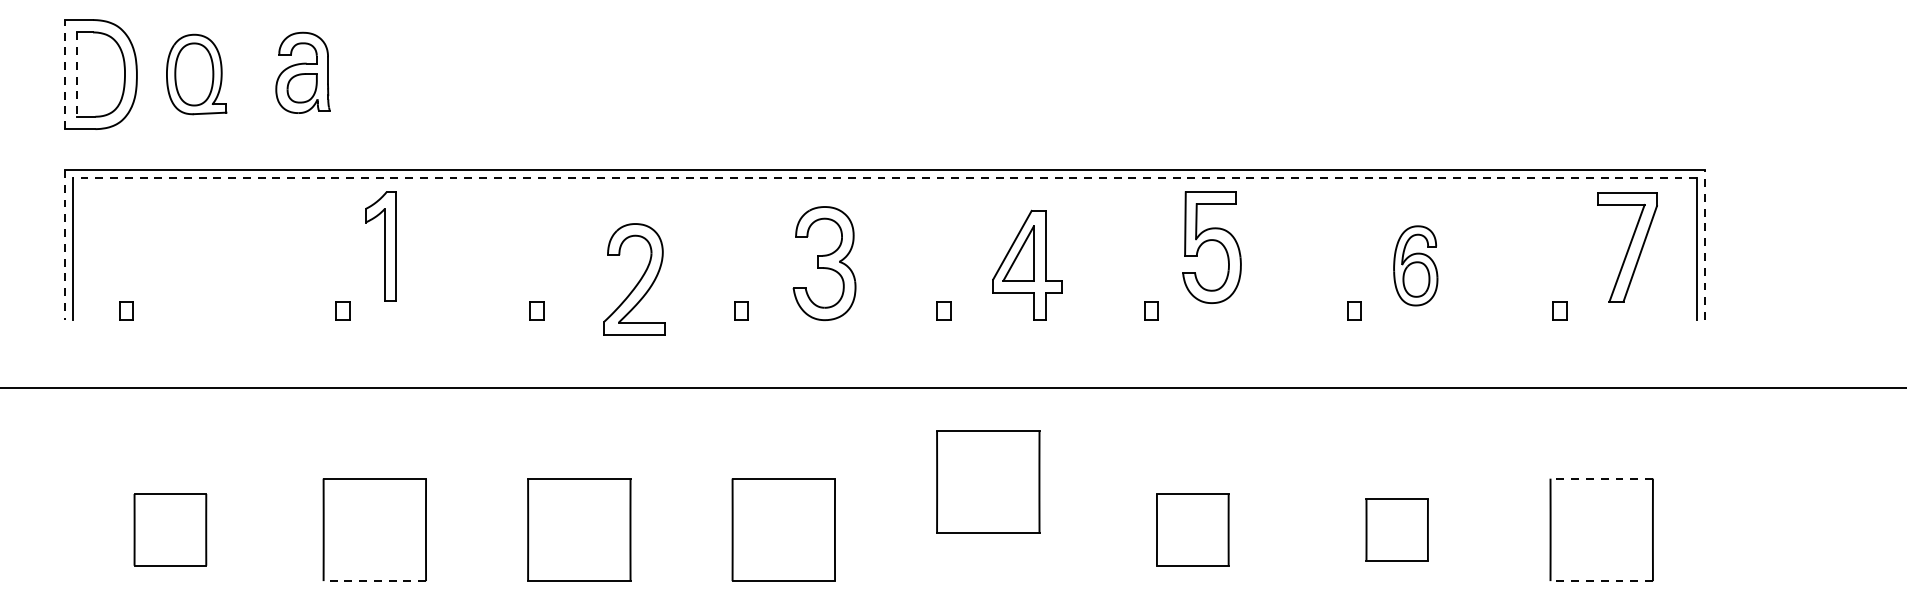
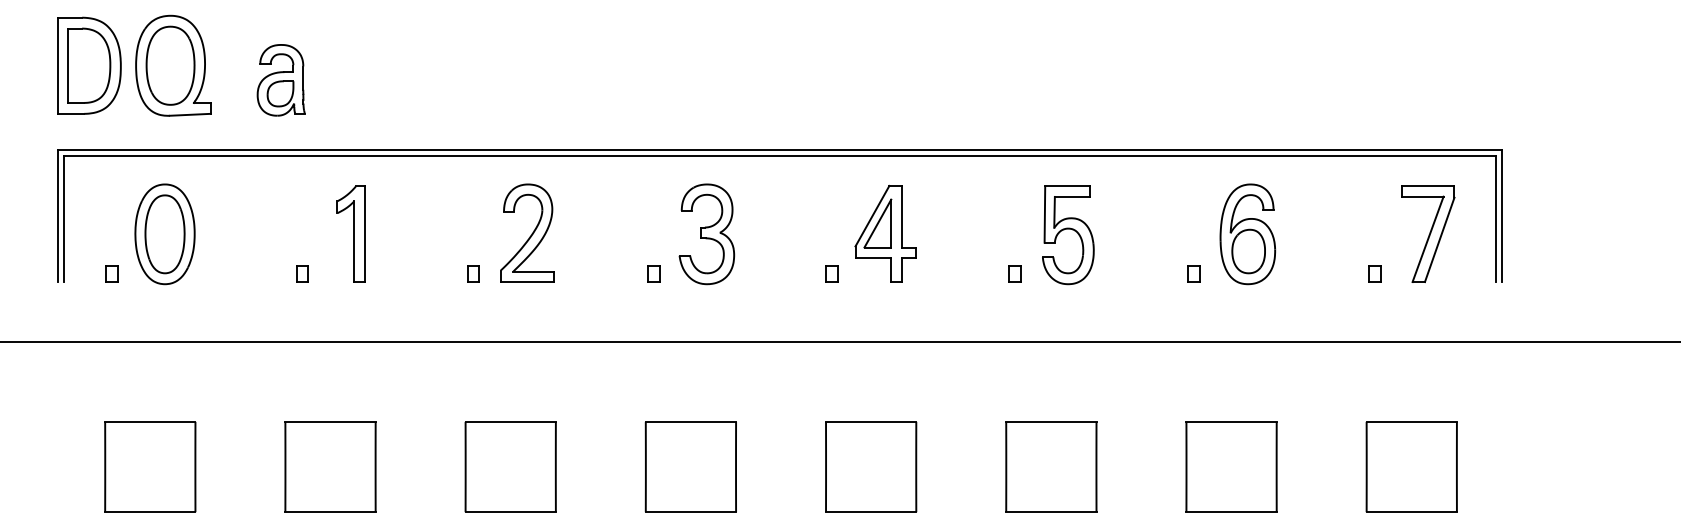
part: (302, 73) -> (280, 80), moved
line: (65, 74) -> (57, 65), dashed -> solid
part: (196, 74) -> (173, 65), size x1.43
line: (77, 75) -> (68, 66), dashed -> solid
line: (885, 177) -> (780, 156), dashed -> solid
line: (1704, 244) -> (1502, 215), dashed -> solid
line: (65, 245) -> (57, 216), dashed -> solid
part: (380, 245) -> (350, 233), moved
part: (1627, 246) -> (1428, 233), moved
part: (1212, 247) -> (1068, 235), moved
part: (824, 263) -> (706, 234), moved
part: (1027, 264) -> (885, 233), moved
part: (186, 266) -> (164, 234), added
part: (1415, 266) -> (1247, 234), size x1.43
part: (634, 278) -> (527, 232), moved
line: (1601, 478) -> (1411, 421), dashed -> solid
part: (988, 481) -> (871, 466), moved
part: (170, 529) -> (150, 466), size x1.43
part: (1192, 529) -> (1051, 466), size x1.43
part: (1397, 529) -> (1231, 466), size x1.67
line: (374, 581) -> (330, 512), dashed -> solid
line: (1601, 581) -> (1411, 512), dashed -> solid

